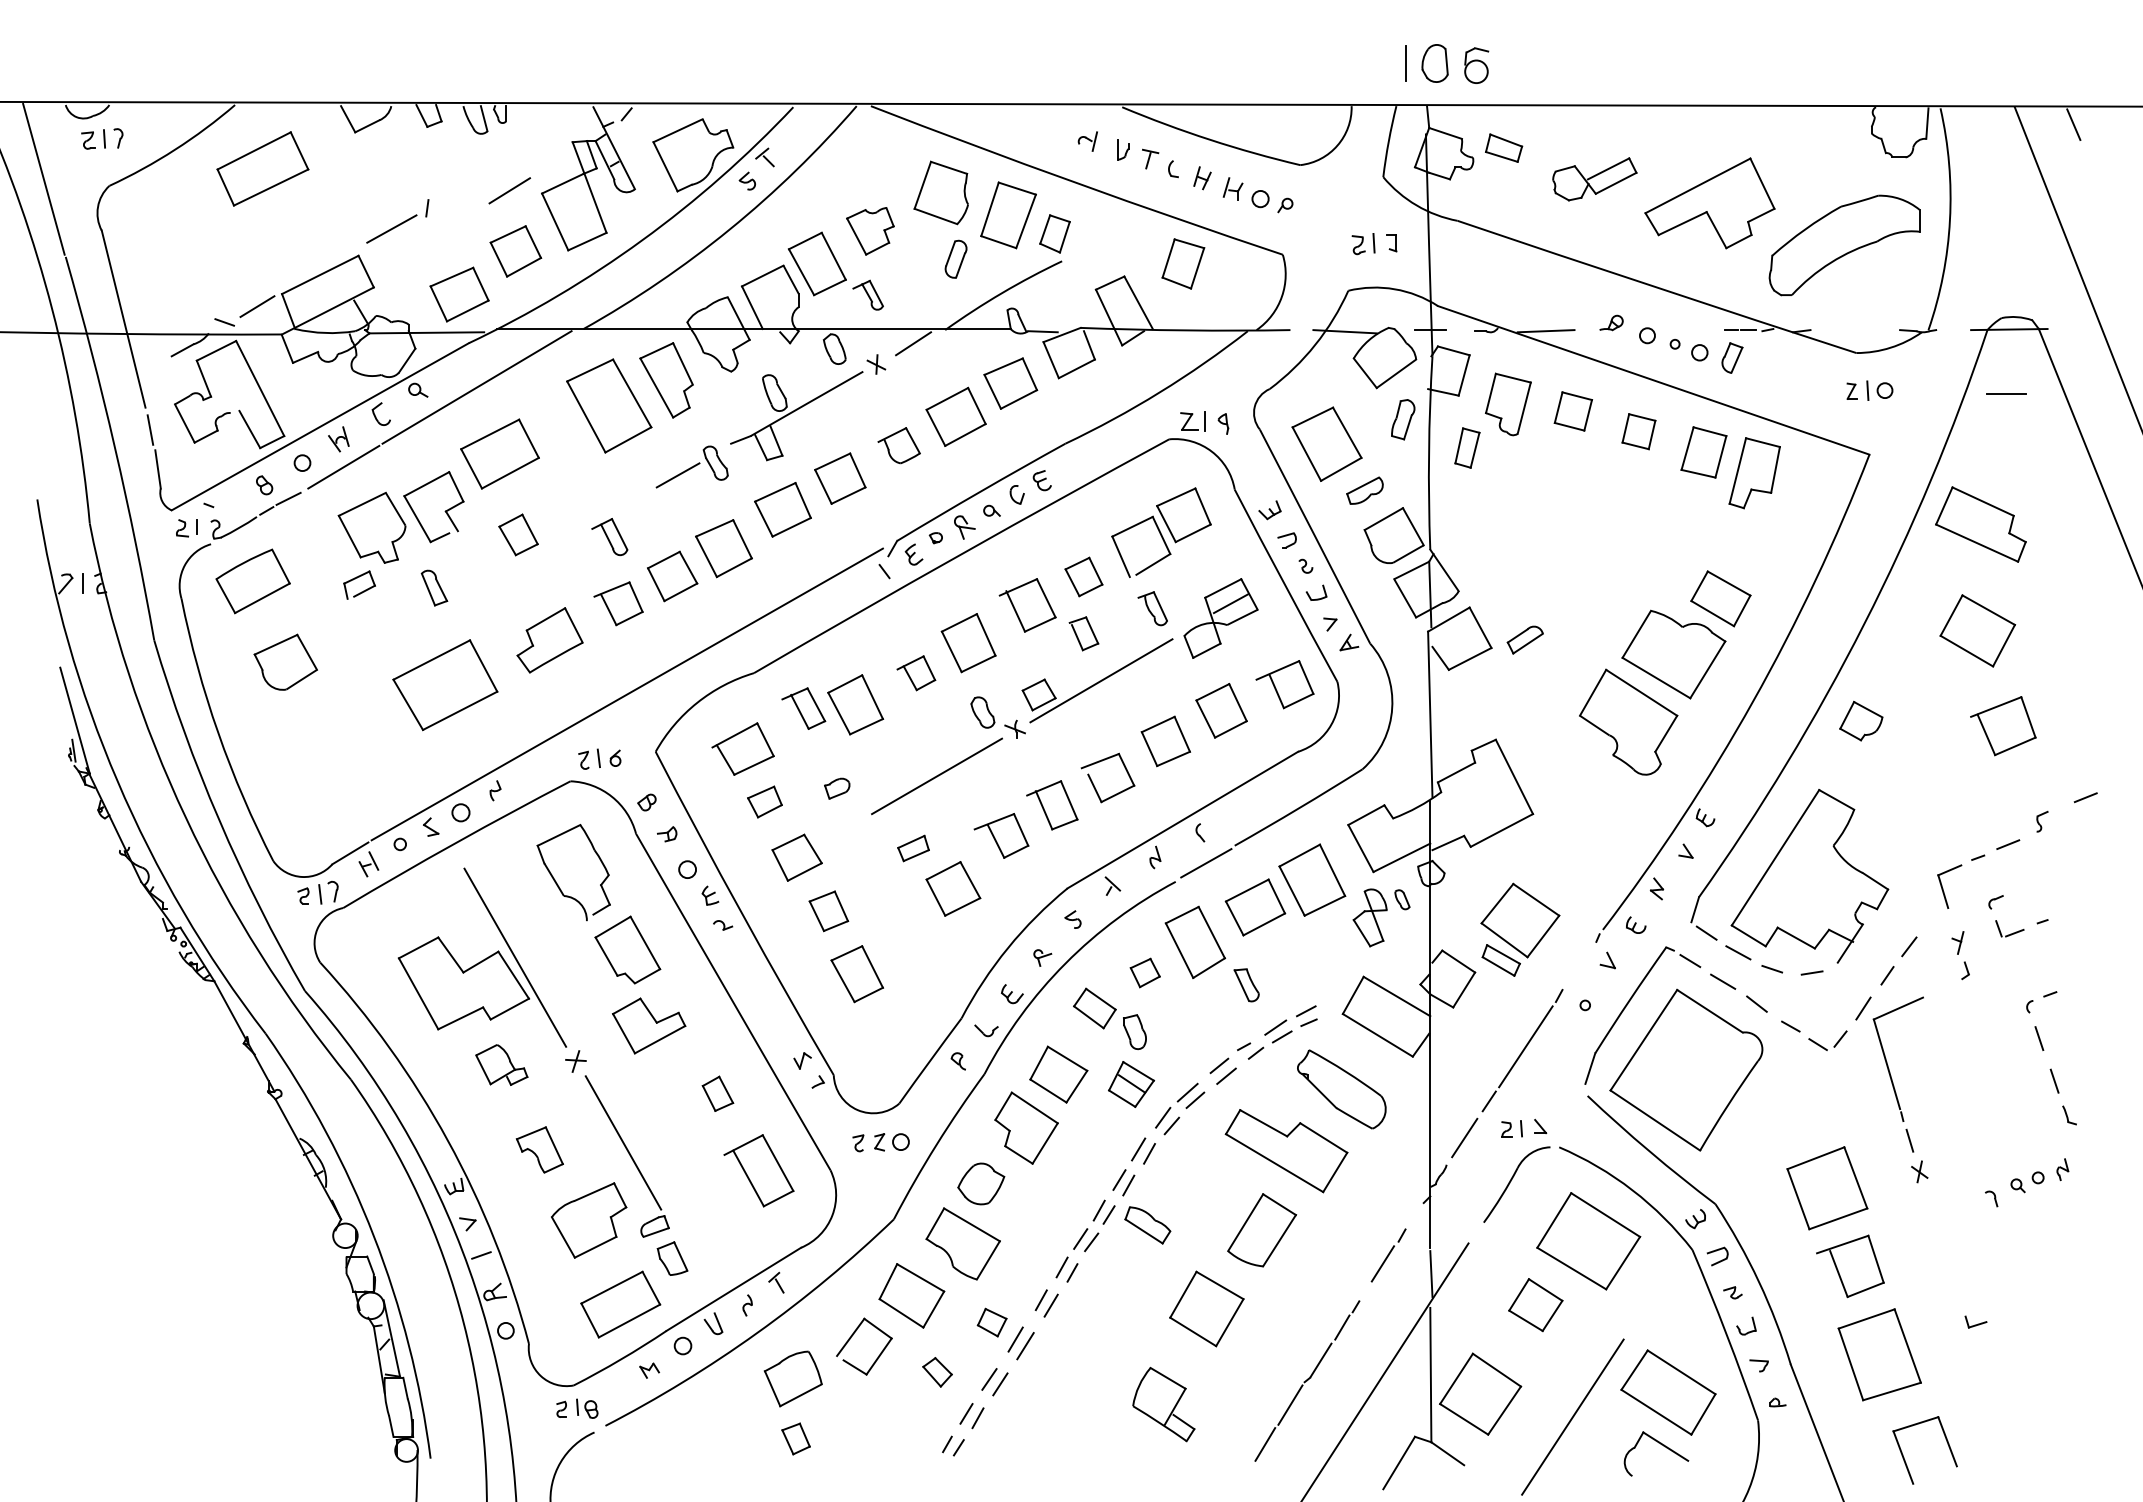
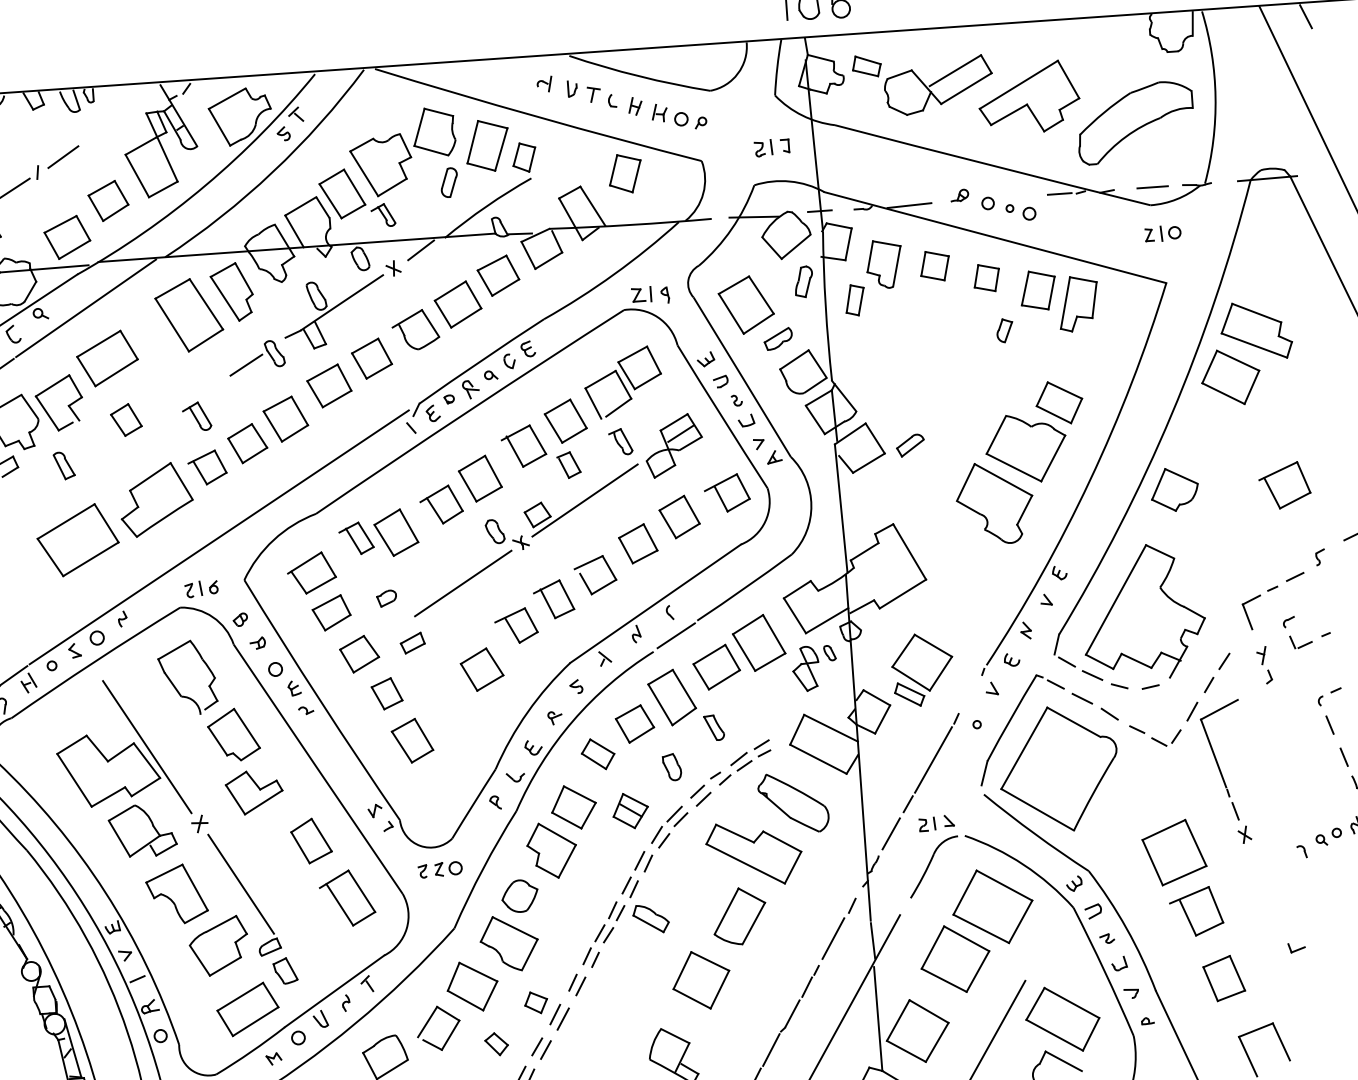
part: (1594, 179) -> (938, 85), size x1.67
line: (509, 190) -> (63, 156), moved
part: (870, 231) -> (381, 165), size x1.67
part: (1732, 357) -> (1004, 330), moved
line: (2006, 393) -> (1152, 186), moved
part: (898, 445) -> (415, 329), size x1.43
part: (1083, 576) -> (565, 420), size x1.43
part: (1977, 630) -> (1230, 377), moved
part: (549, 640) -> (156, 499), size x1.43
part: (916, 673) -> (441, 505), size x1.43
part: (1861, 720) -> (1174, 489), size x1.43
part: (764, 801) -> (331, 612), size x1.43
part: (913, 848) -> (412, 643), moved
part: (1145, 972) -> (635, 723), size x1.67
part: (1134, 1032) -> (671, 767), moved
part: (501, 1064) -> (142, 830), size x1.67
part: (717, 1093) -> (311, 840), size x1.67
part: (539, 1149) -> (176, 894), size x1.67
part: (1388, 1255) -> (838, 928), size x1.43
part: (1535, 1304) -> (955, 958), size x1.67
part: (1879, 1354) -> (1223, 978), size x0.62

